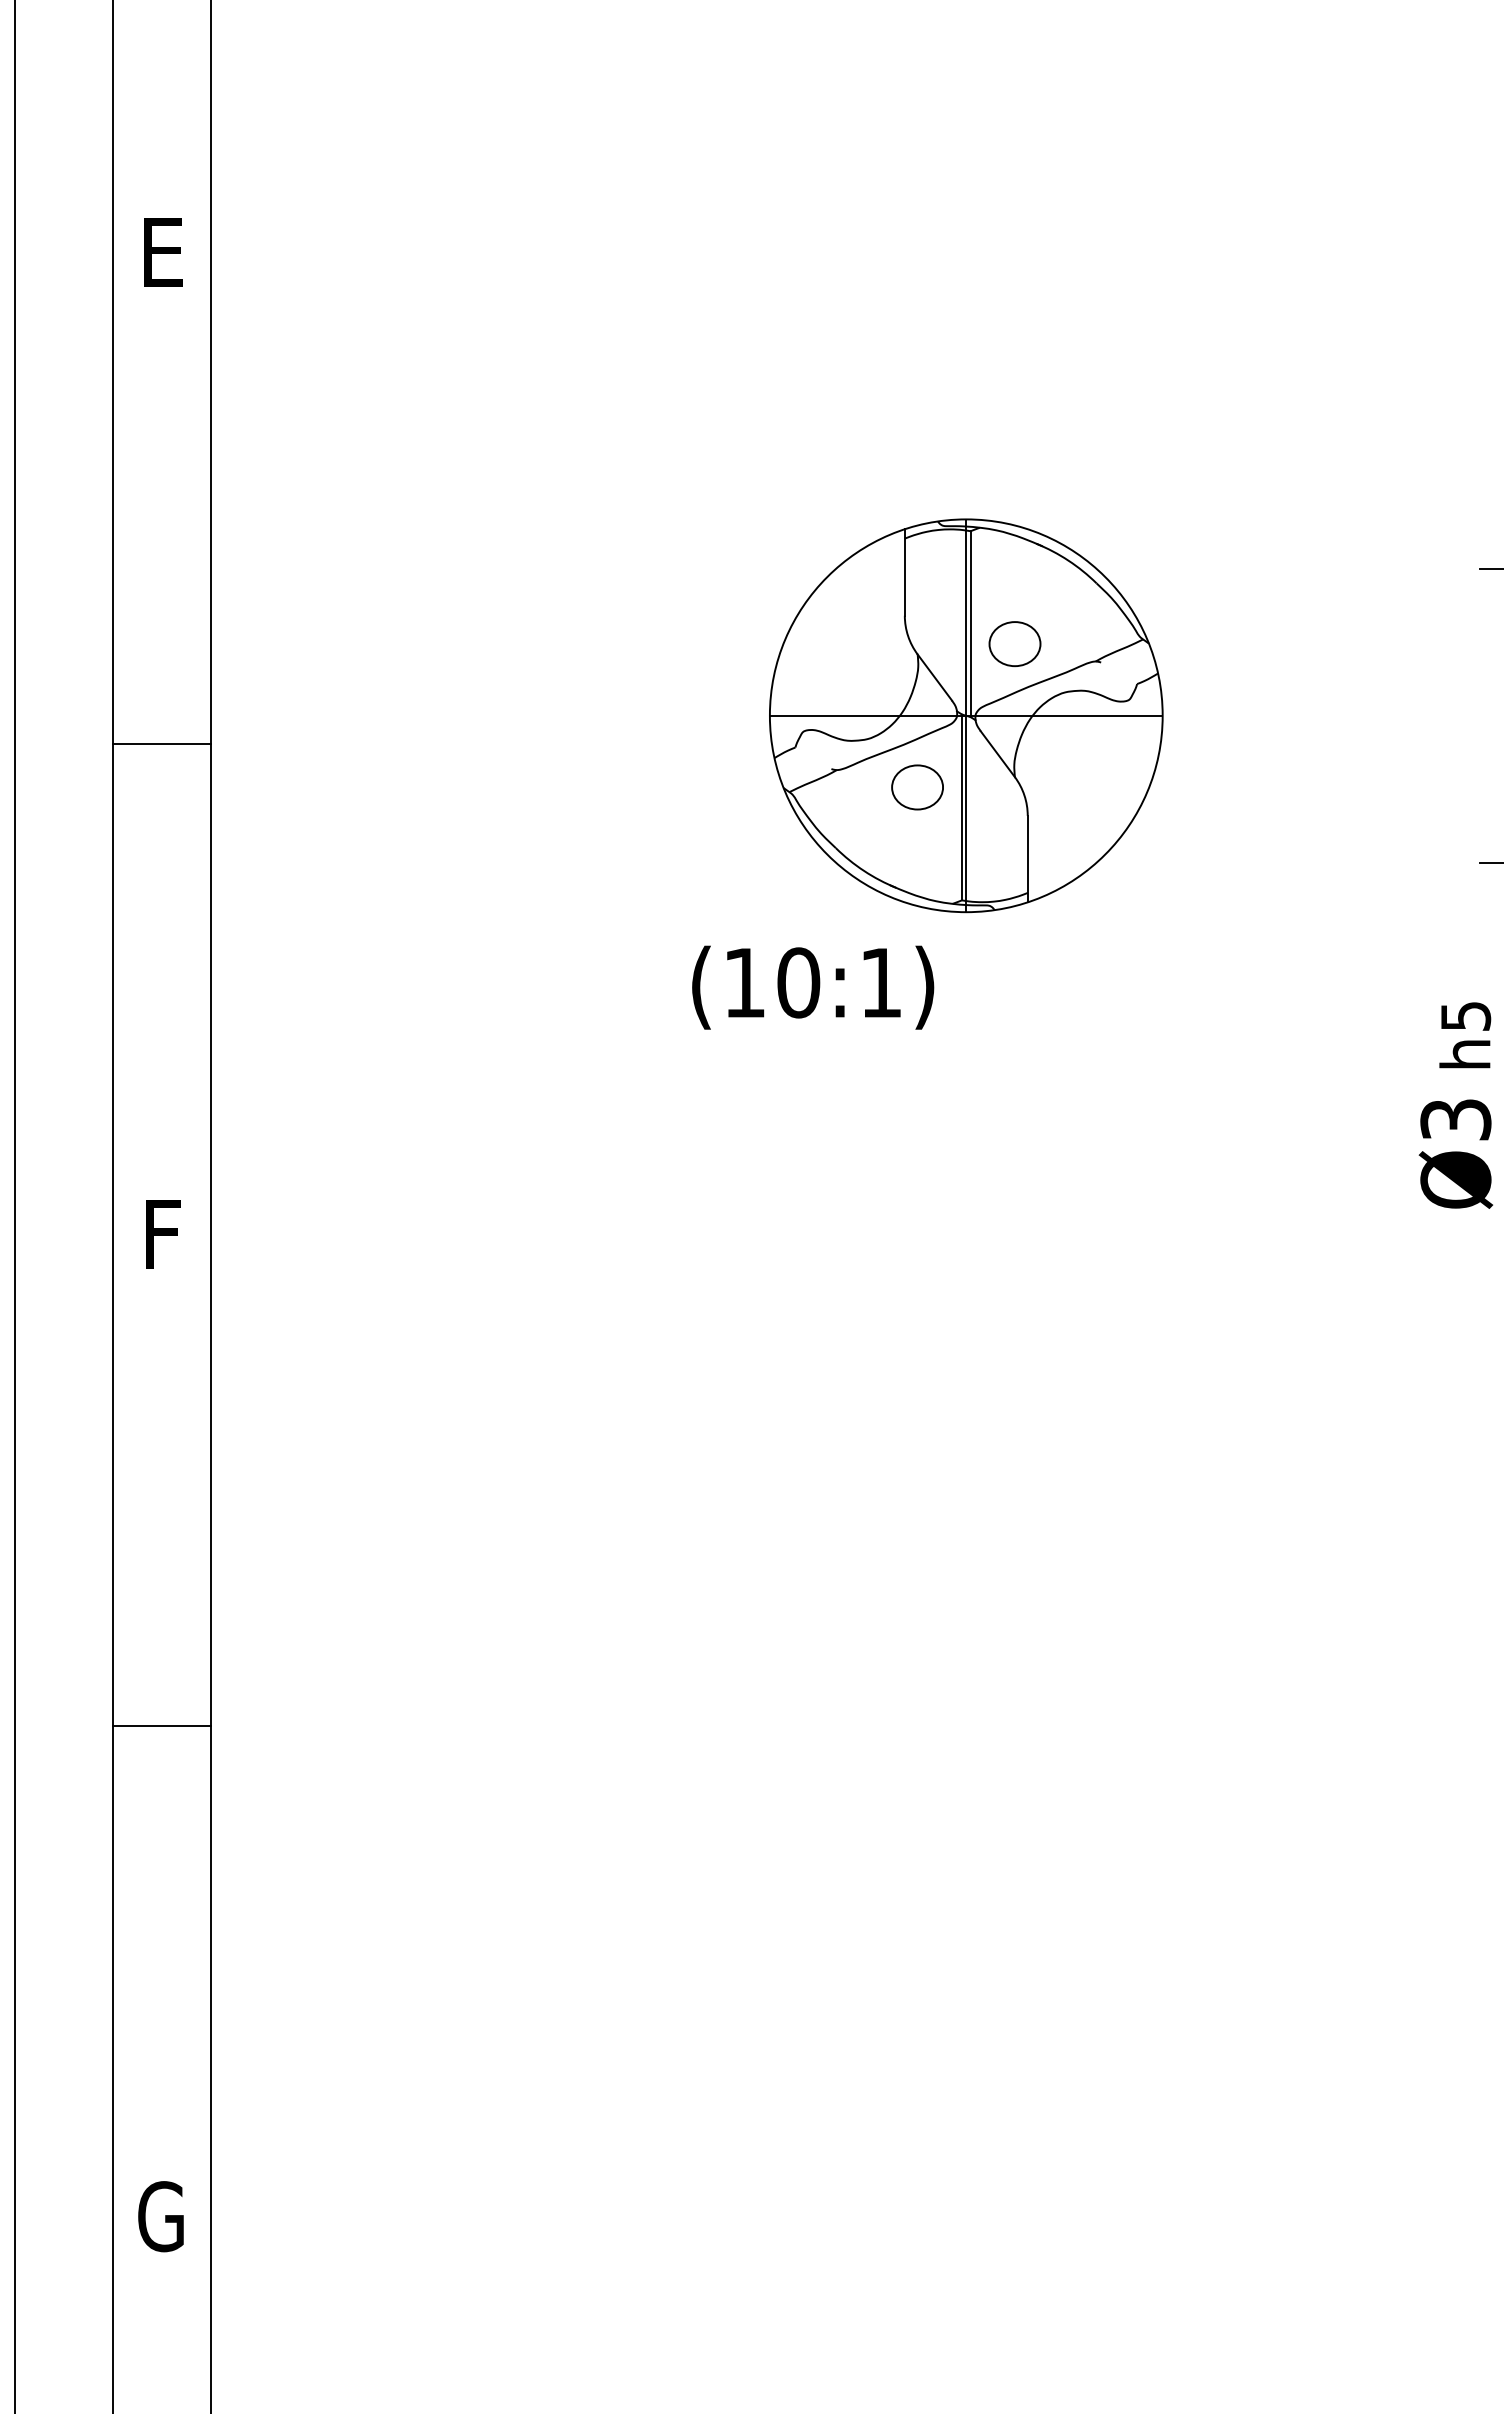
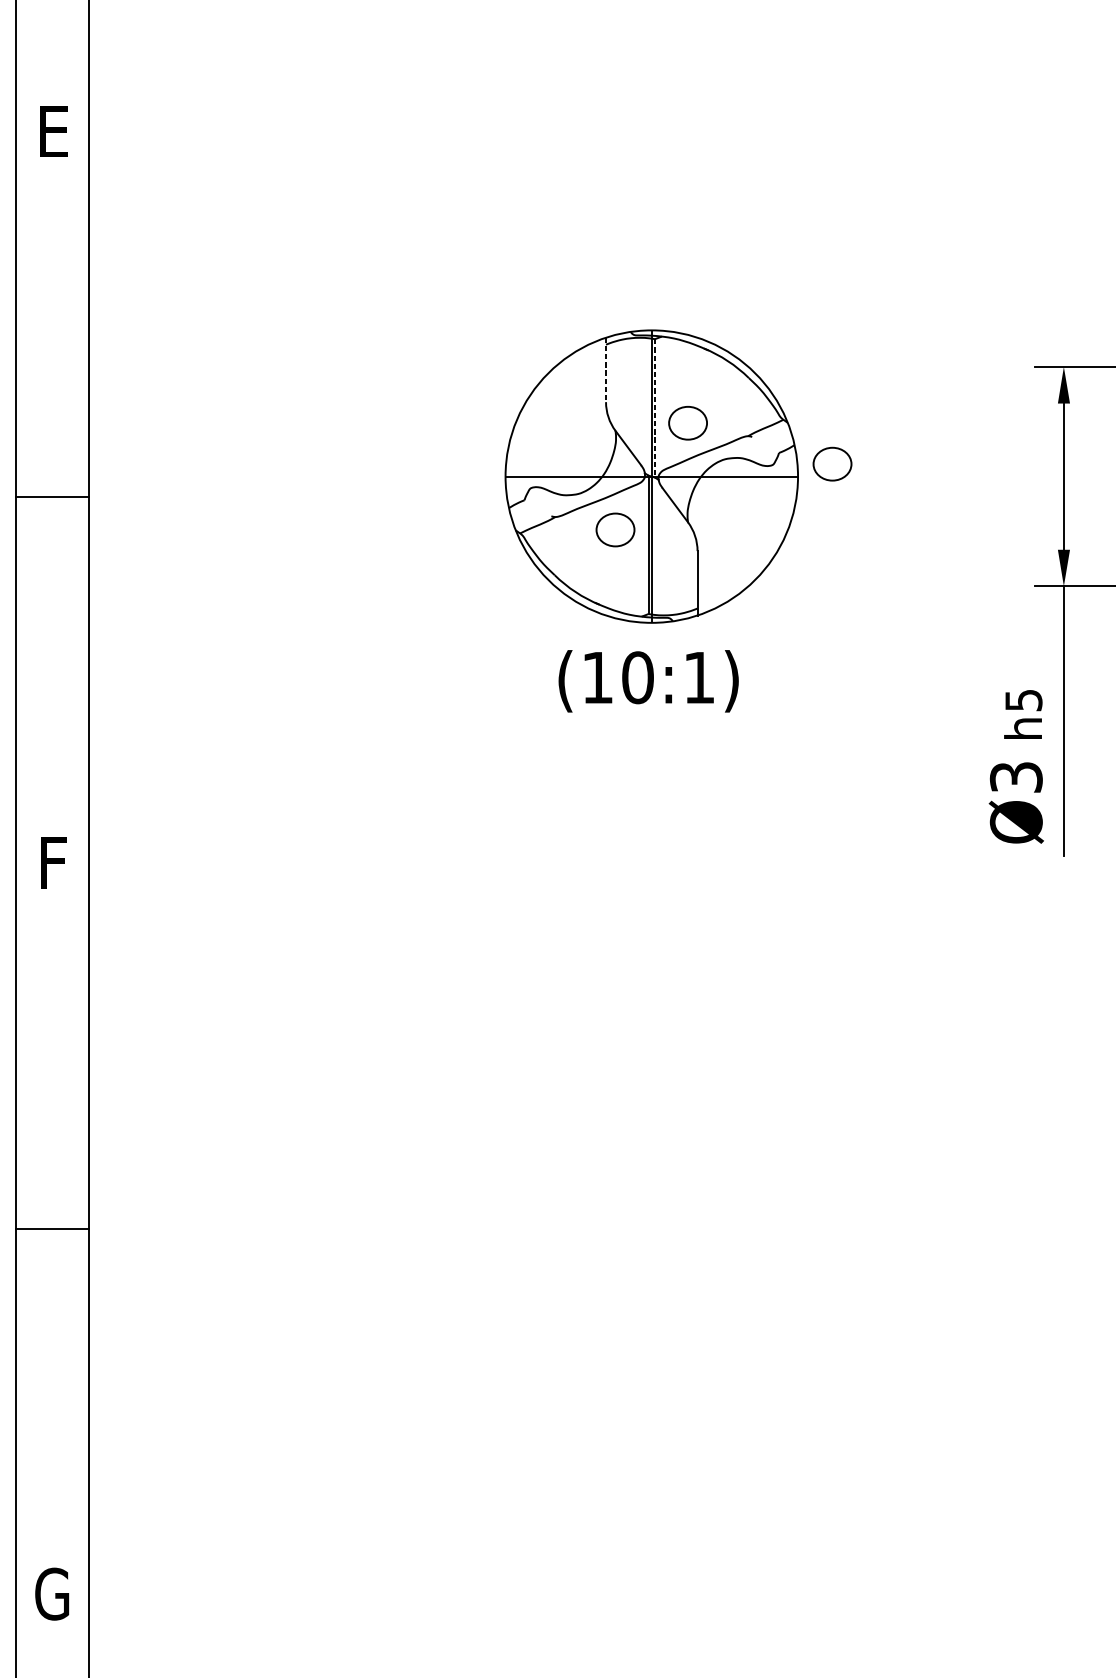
line: (904, 573) -> (605, 370), solid -> dashed
line: (970, 624) -> (654, 408), solid -> dashed
part: (1208, 699) -> (832, 464), added
text: (813, 987) -> (648, 681), moved

